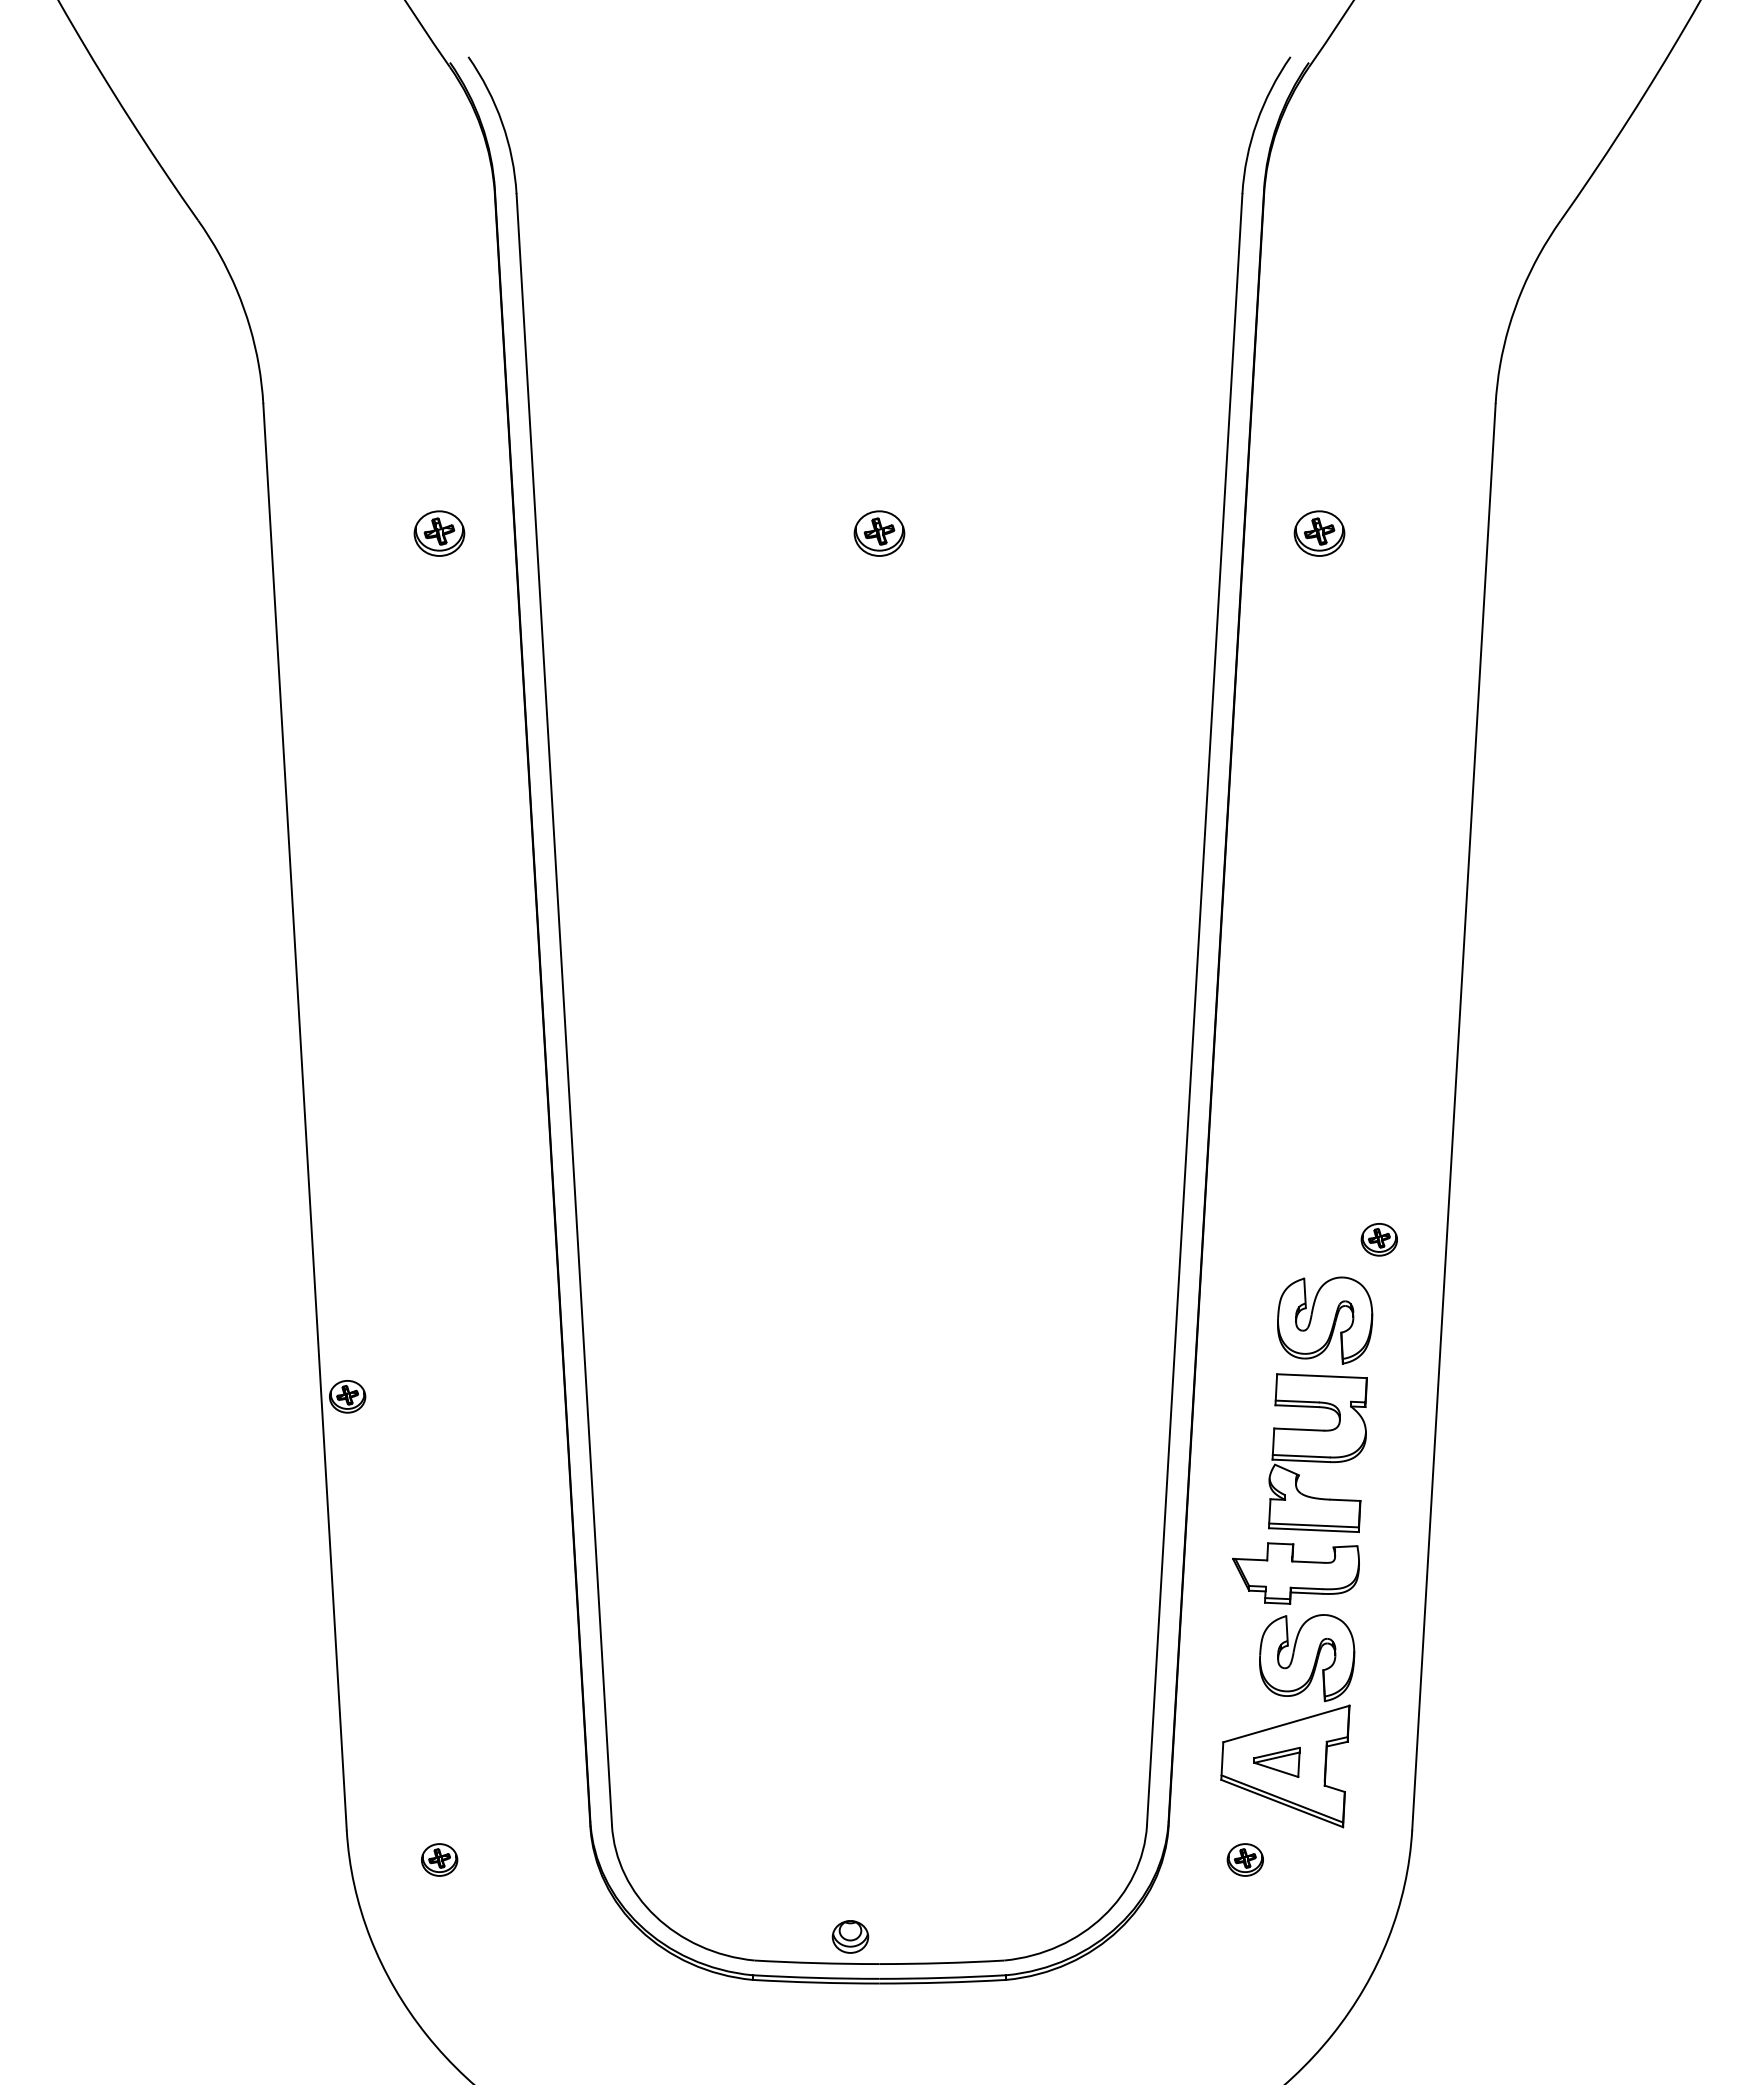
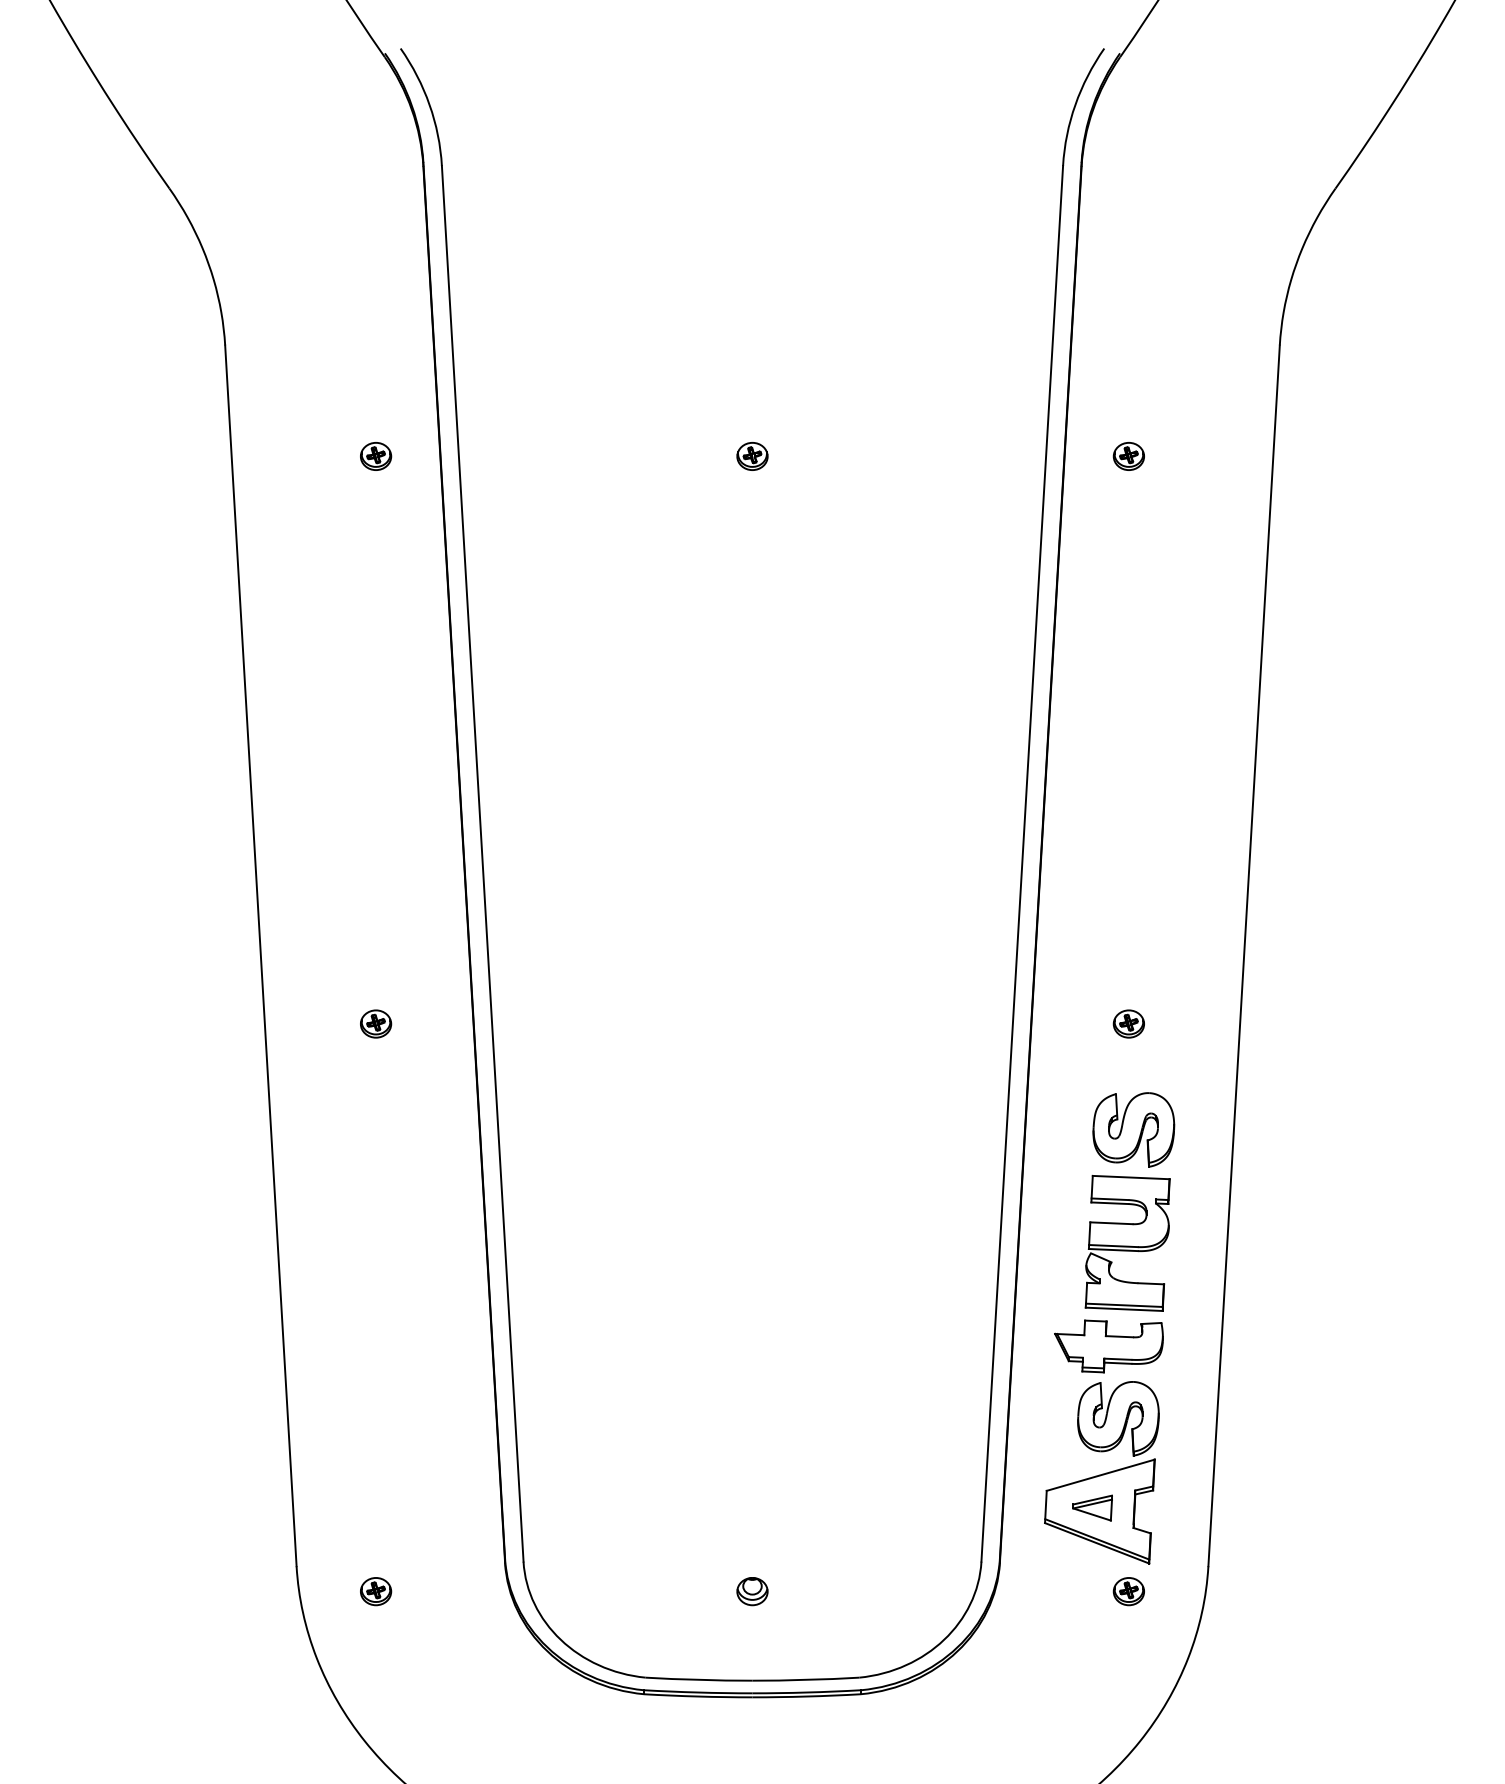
part: (439, 533) -> (375, 456), size x0.71
part: (879, 533) -> (752, 456), size x0.71
part: (1318, 533) -> (1128, 456), size x0.71
part: (1378, 1239) -> (1128, 1023), moved
part: (347, 1396) -> (375, 1023), moved
part: (1244, 1859) -> (1128, 1591), moved
part: (850, 1936) -> (752, 1591), moved

